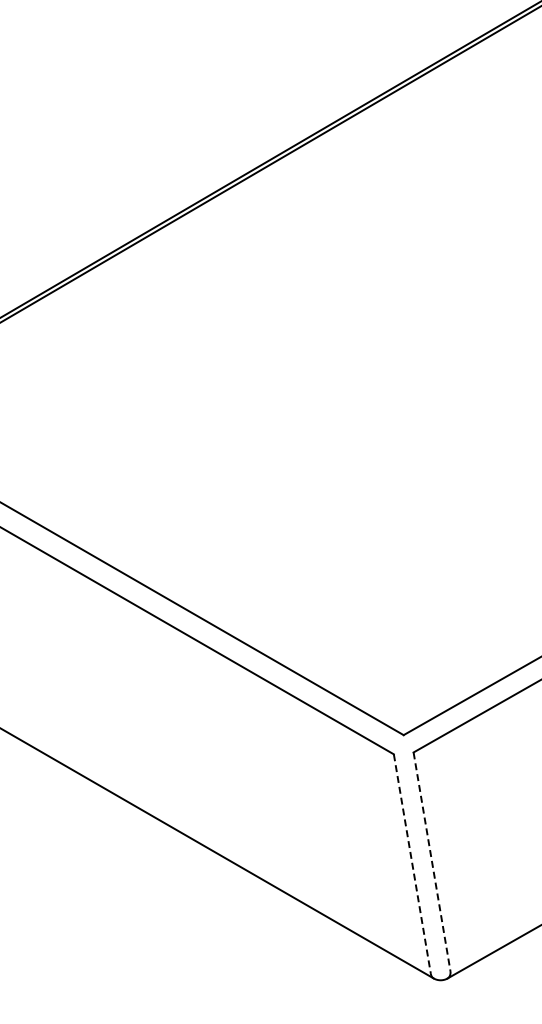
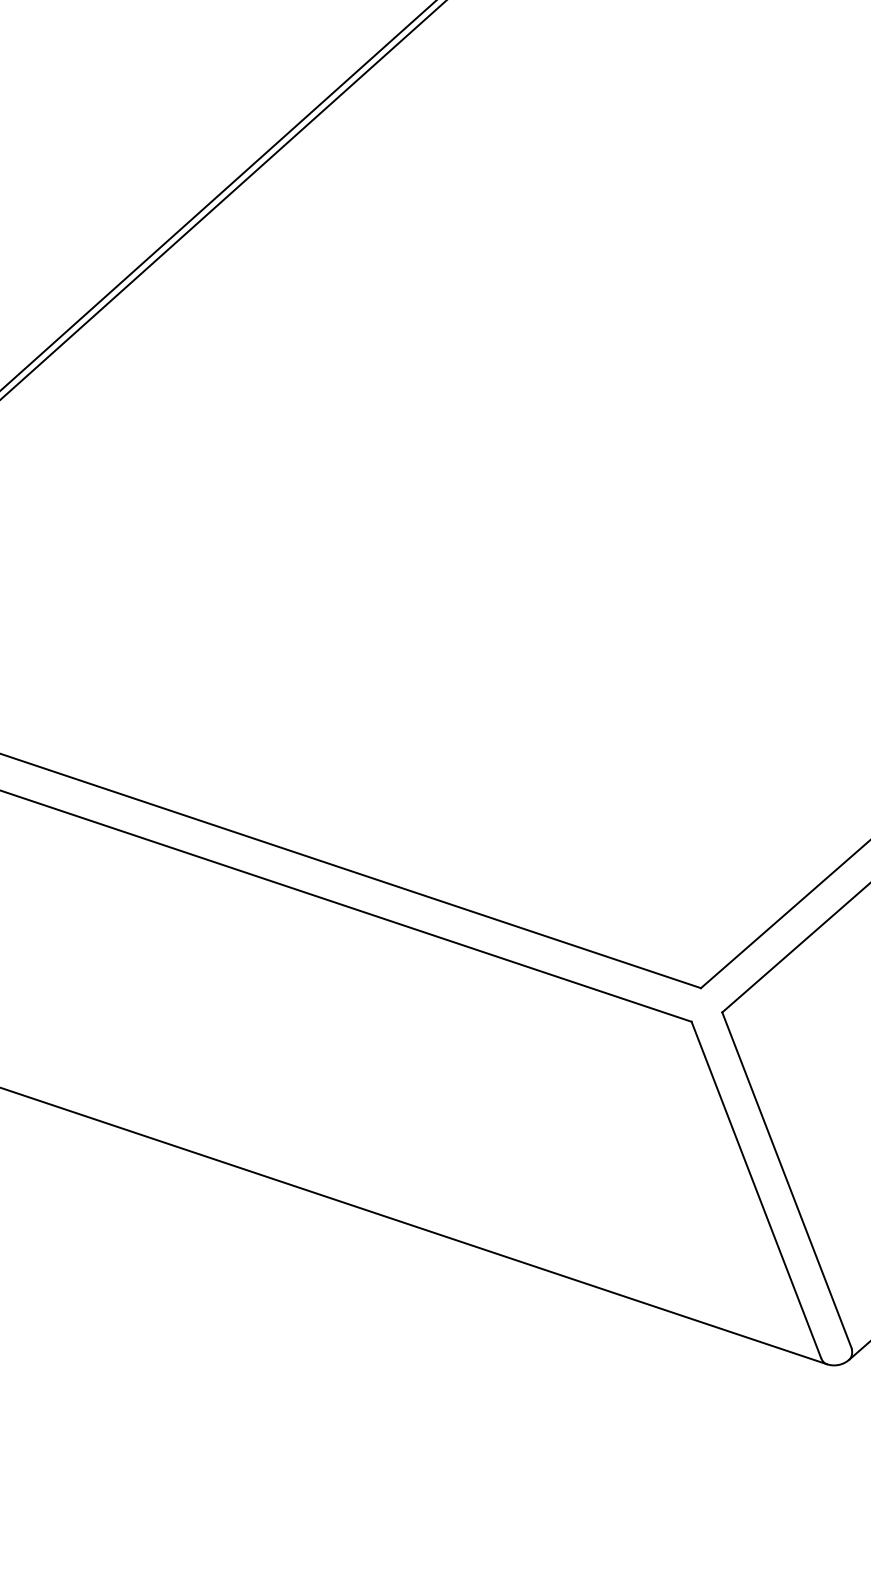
line: (432, 862) -> (787, 1180), dashed -> solid
line: (412, 864) -> (756, 1190), dashed -> solid

